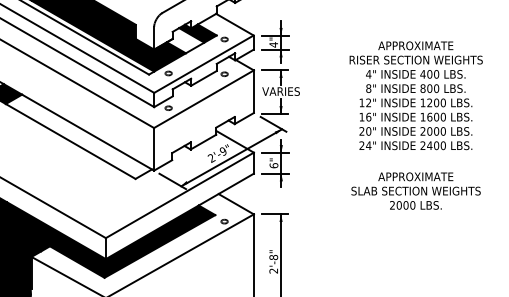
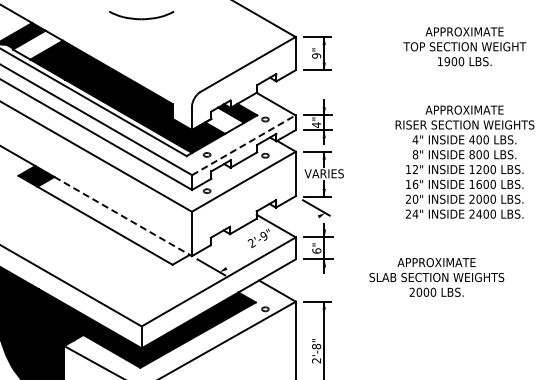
line: (203, 64) -> (243, 145), solid -> dashed
text: (415, 95) -> (464, 161), moved
line: (88, 132) -> (123, 216), solid -> dashed
line: (231, 157) -> (272, 242), removed
text: (415, 191) -> (436, 277), moved

